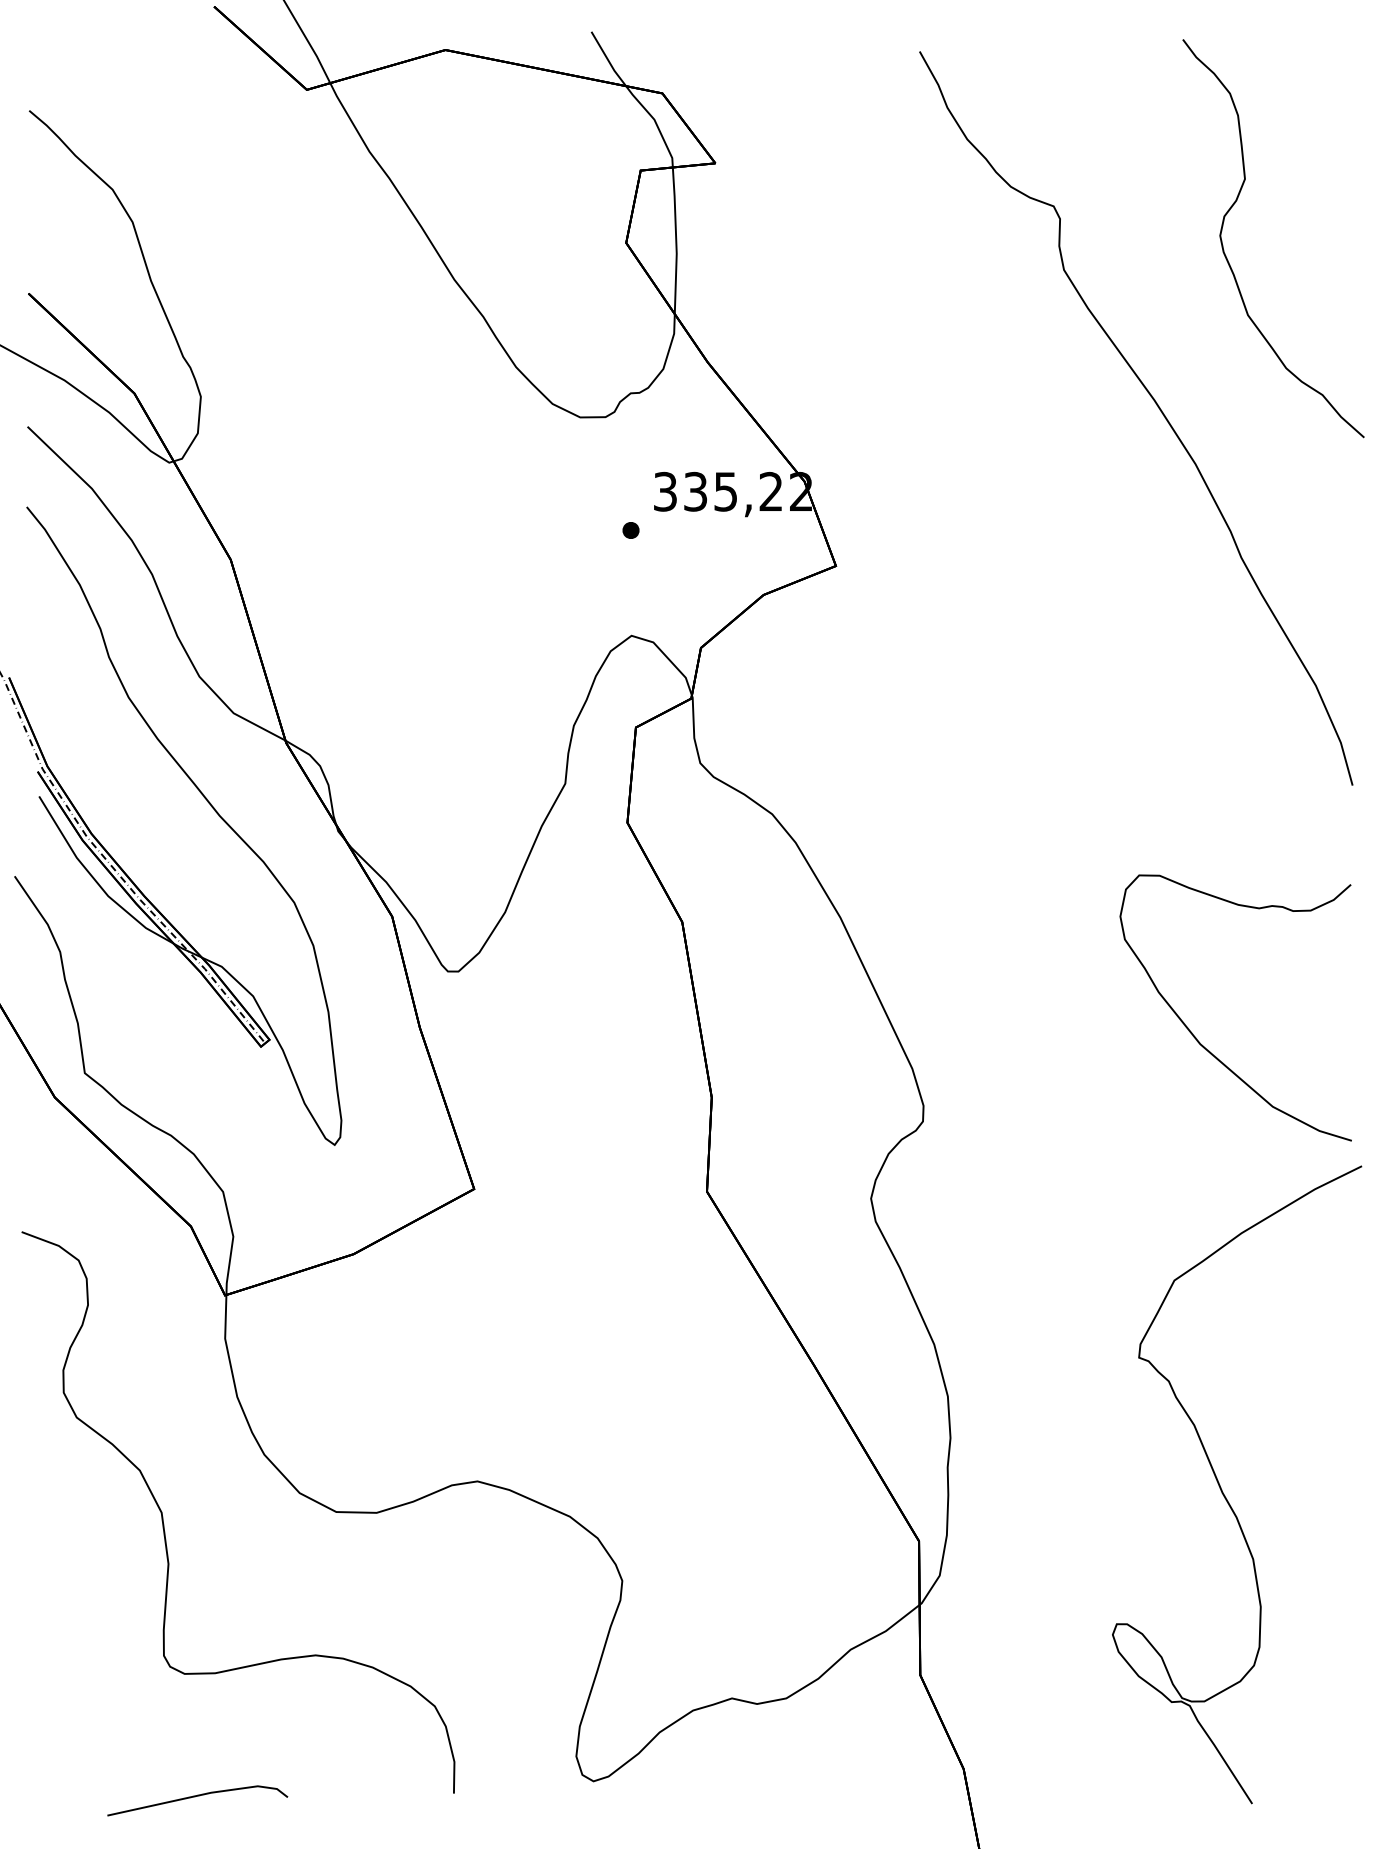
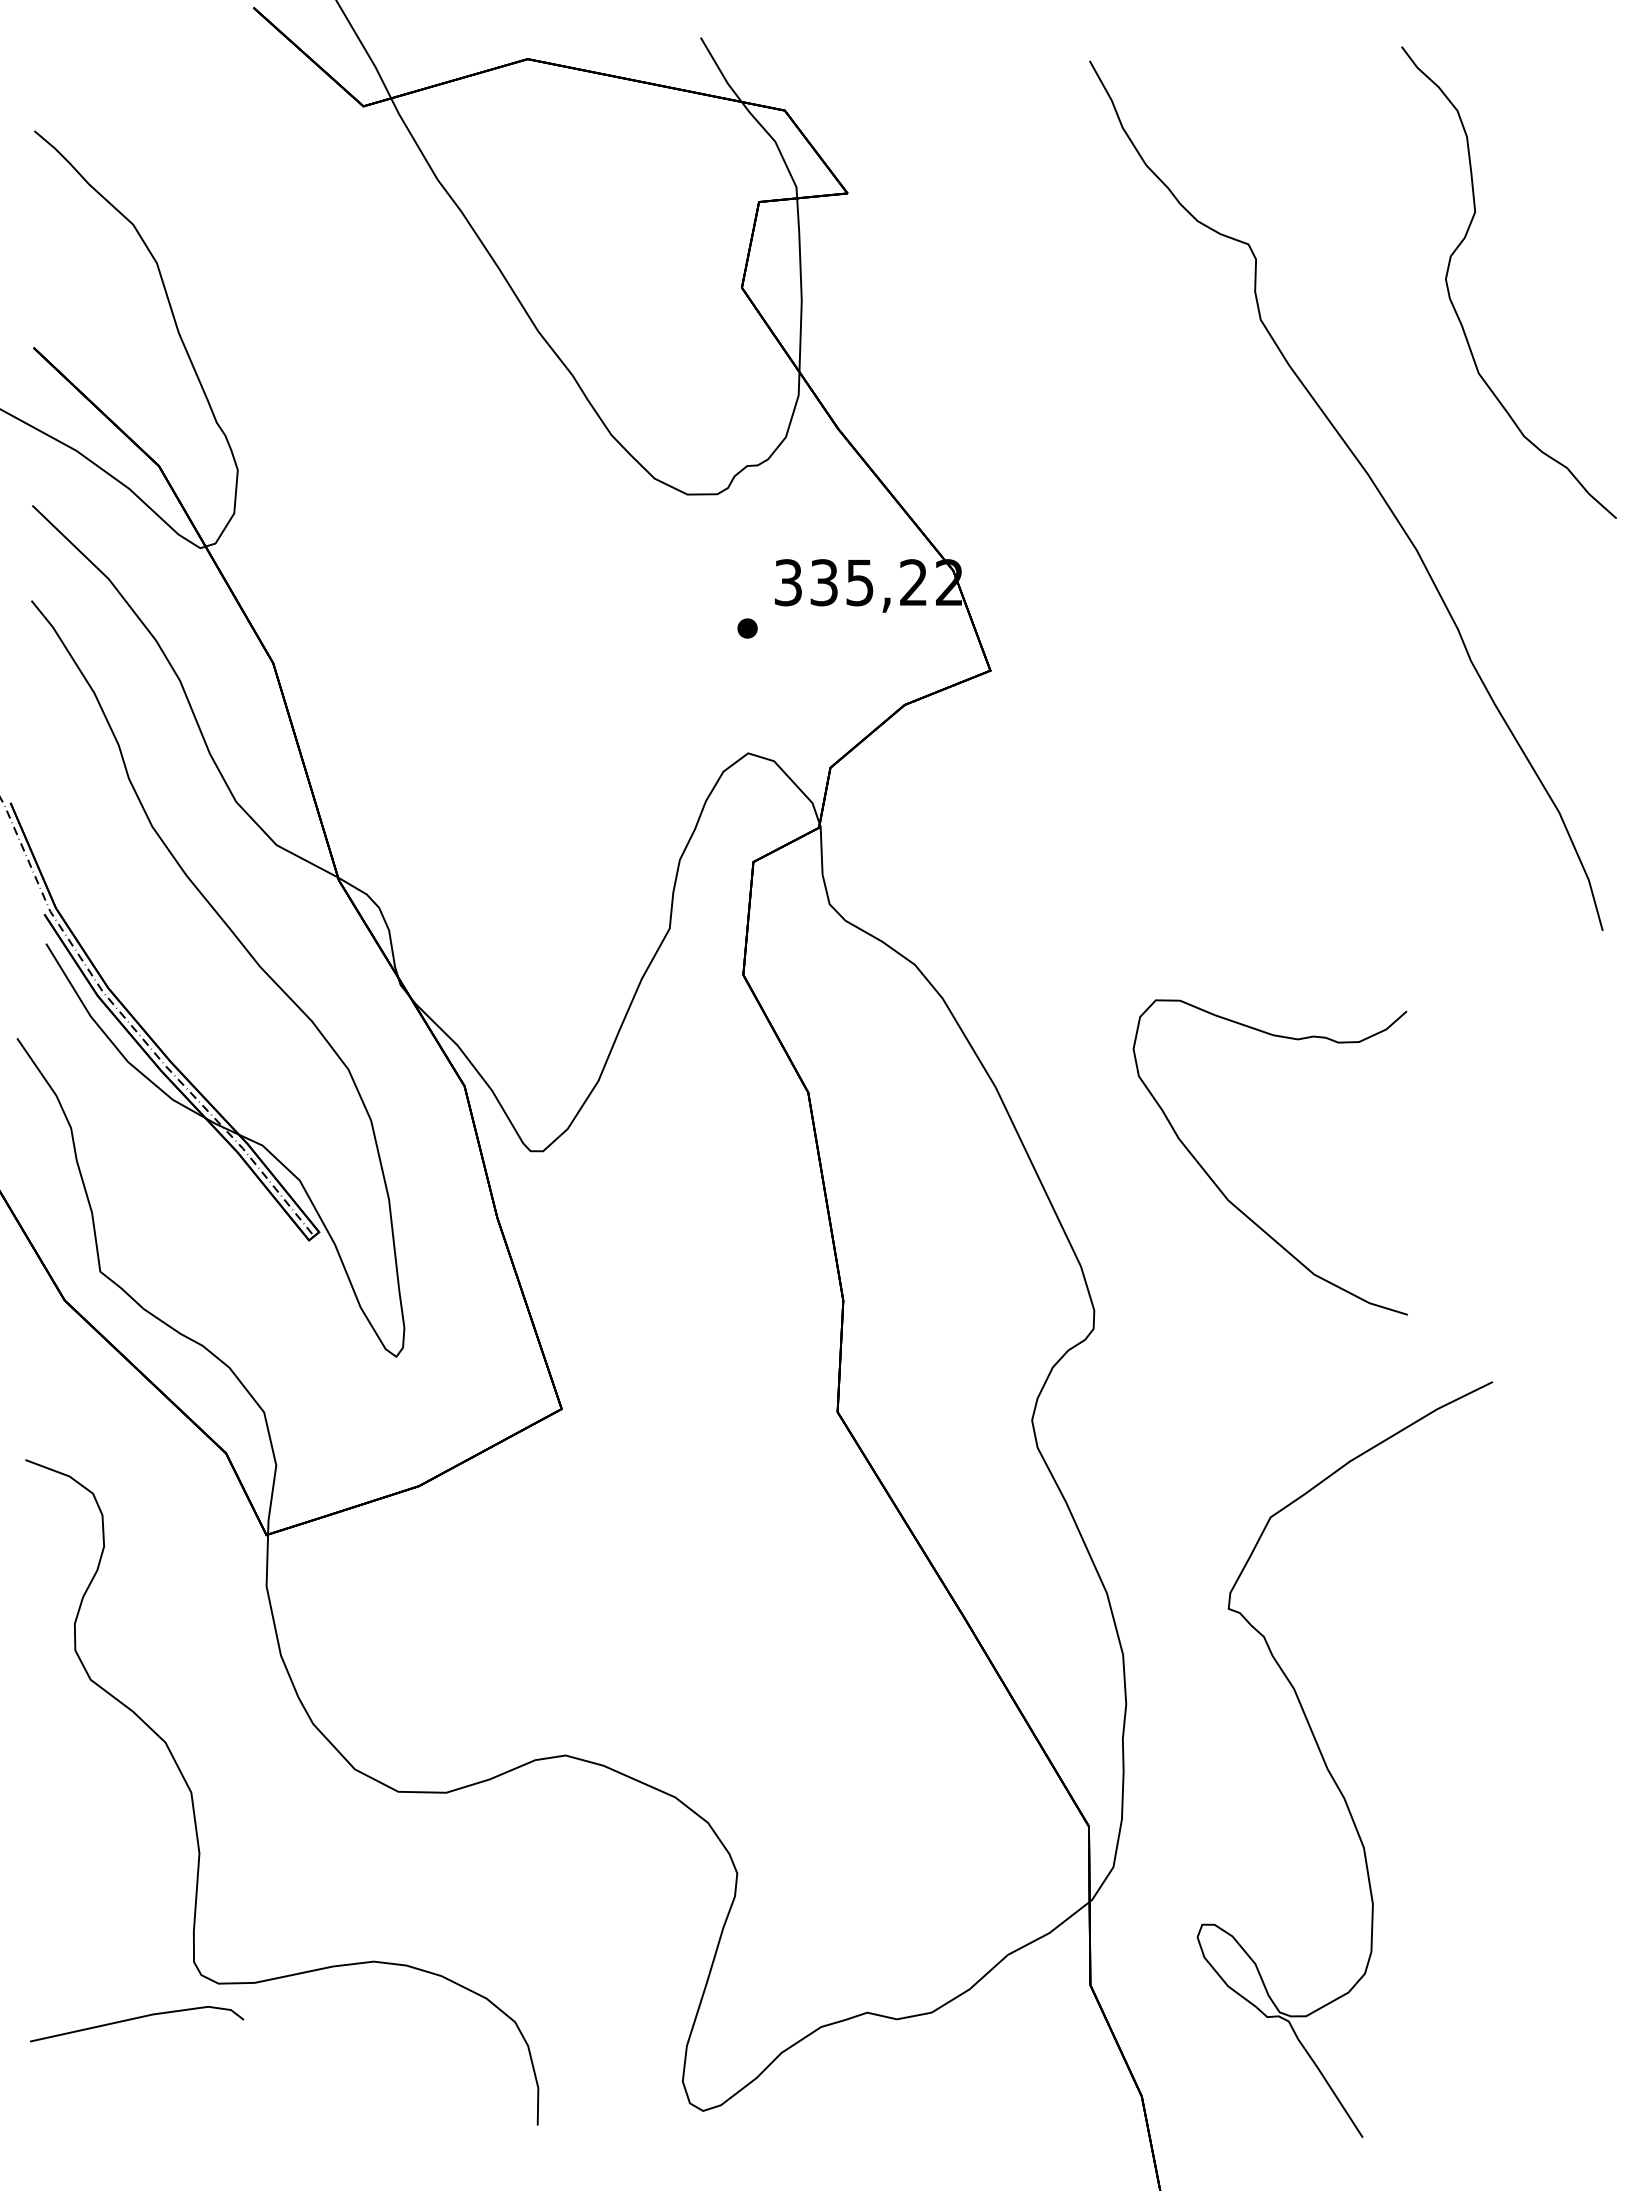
curve: (1196, 1037) -> (1223, 1192), moved
curve: (1222, 1489) -> (1327, 1765), moved
line: (196, 1796) -> (135, 2019), moved

